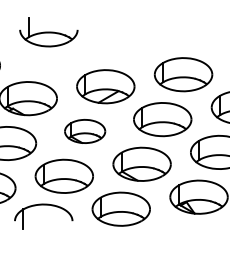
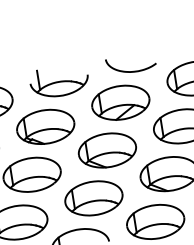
part: (48, 32) -> (59, 81), moved
curve: (122, 57) -> (132, 71), added
part: (84, 131) -> (106, 150), size x1.43

